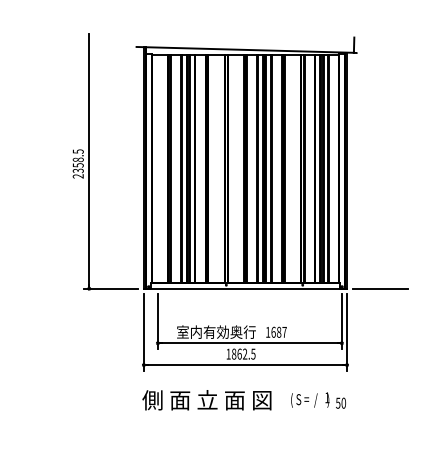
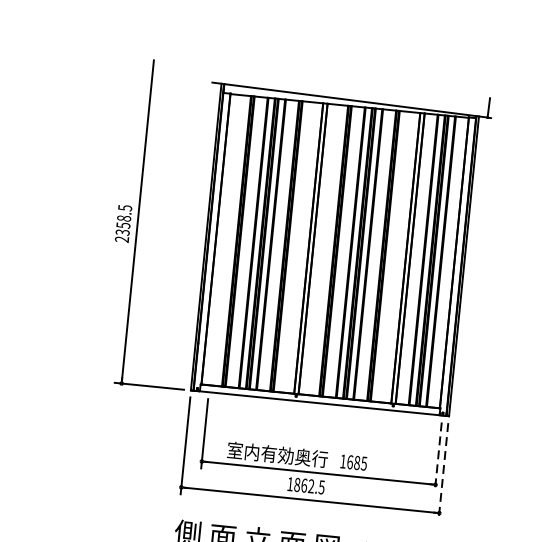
line: (380, 288) -> (491, 420), removed
line: (341, 321) -> (437, 457), solid -> dashed
text: (284, 332) -> (364, 463), 1687 -> 1685
line: (347, 332) -> (444, 471), solid -> dashed

